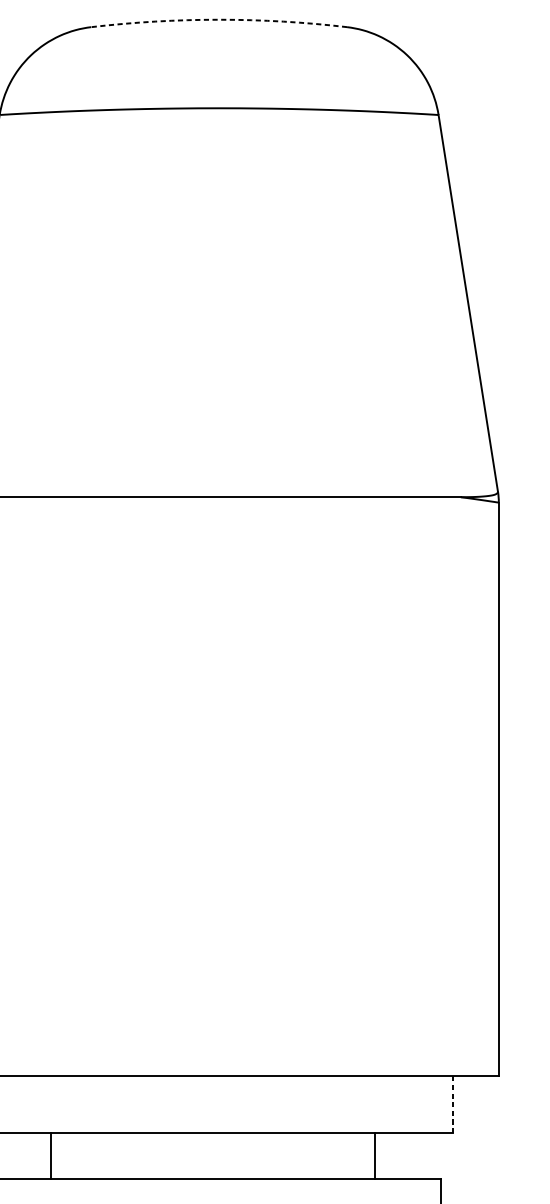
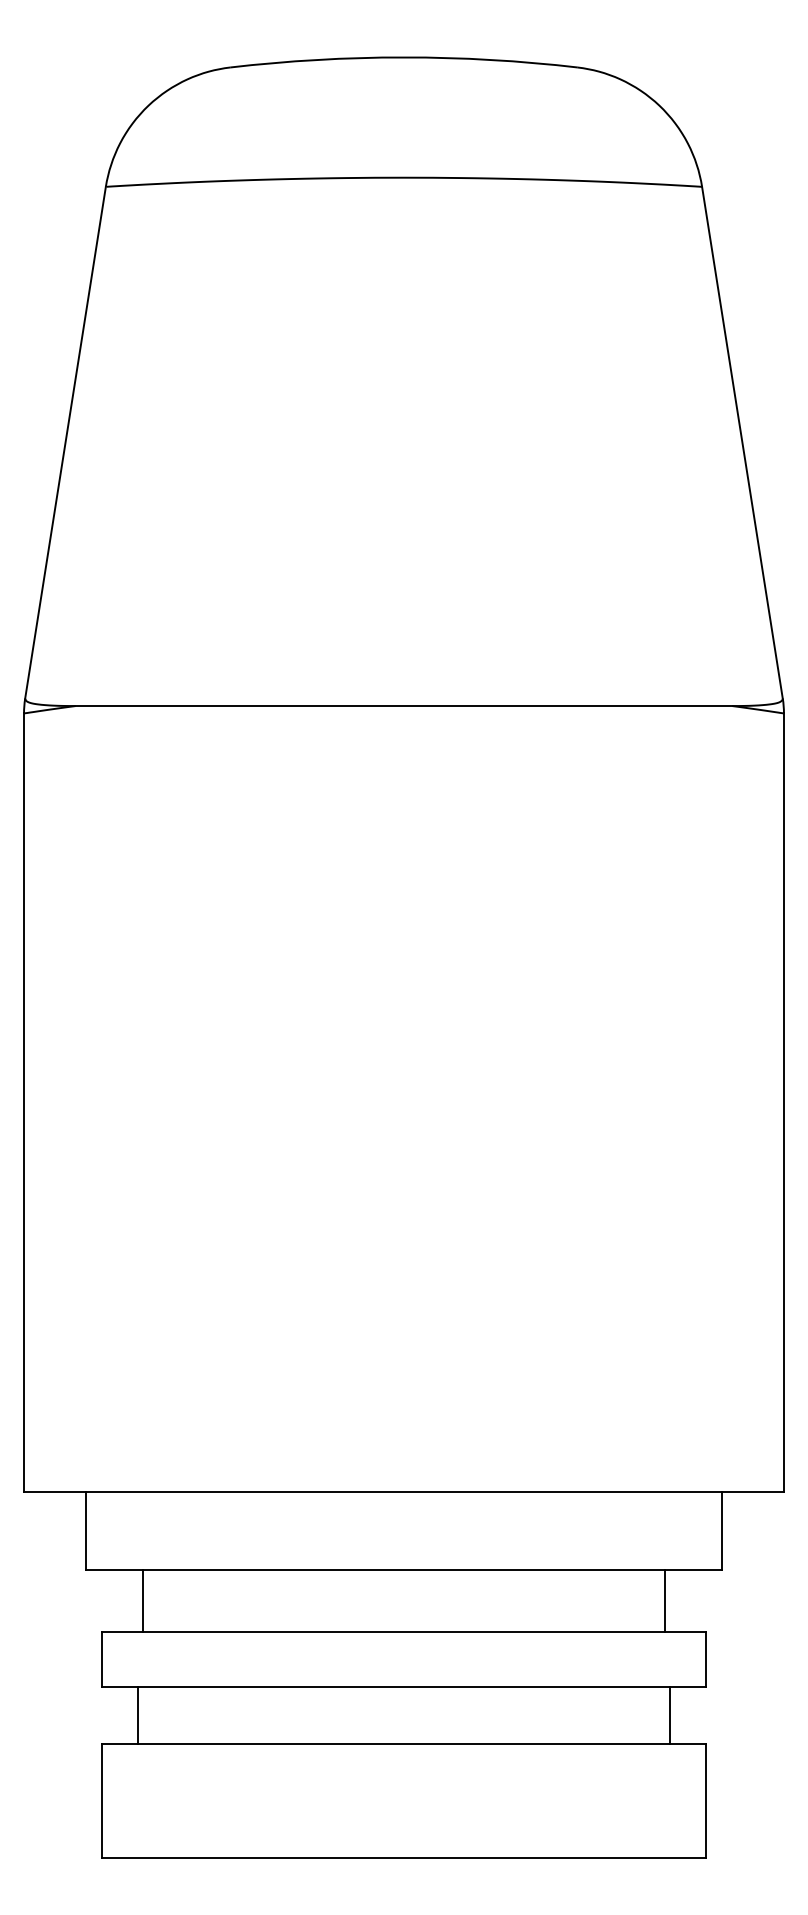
arc: (219, 19) -> (404, 57), dashed -> solid
line: (453, 1104) -> (722, 1530), dashed -> solid
line: (50, 1155) -> (142, 1600), moved
line: (375, 1155) -> (665, 1600), moved

